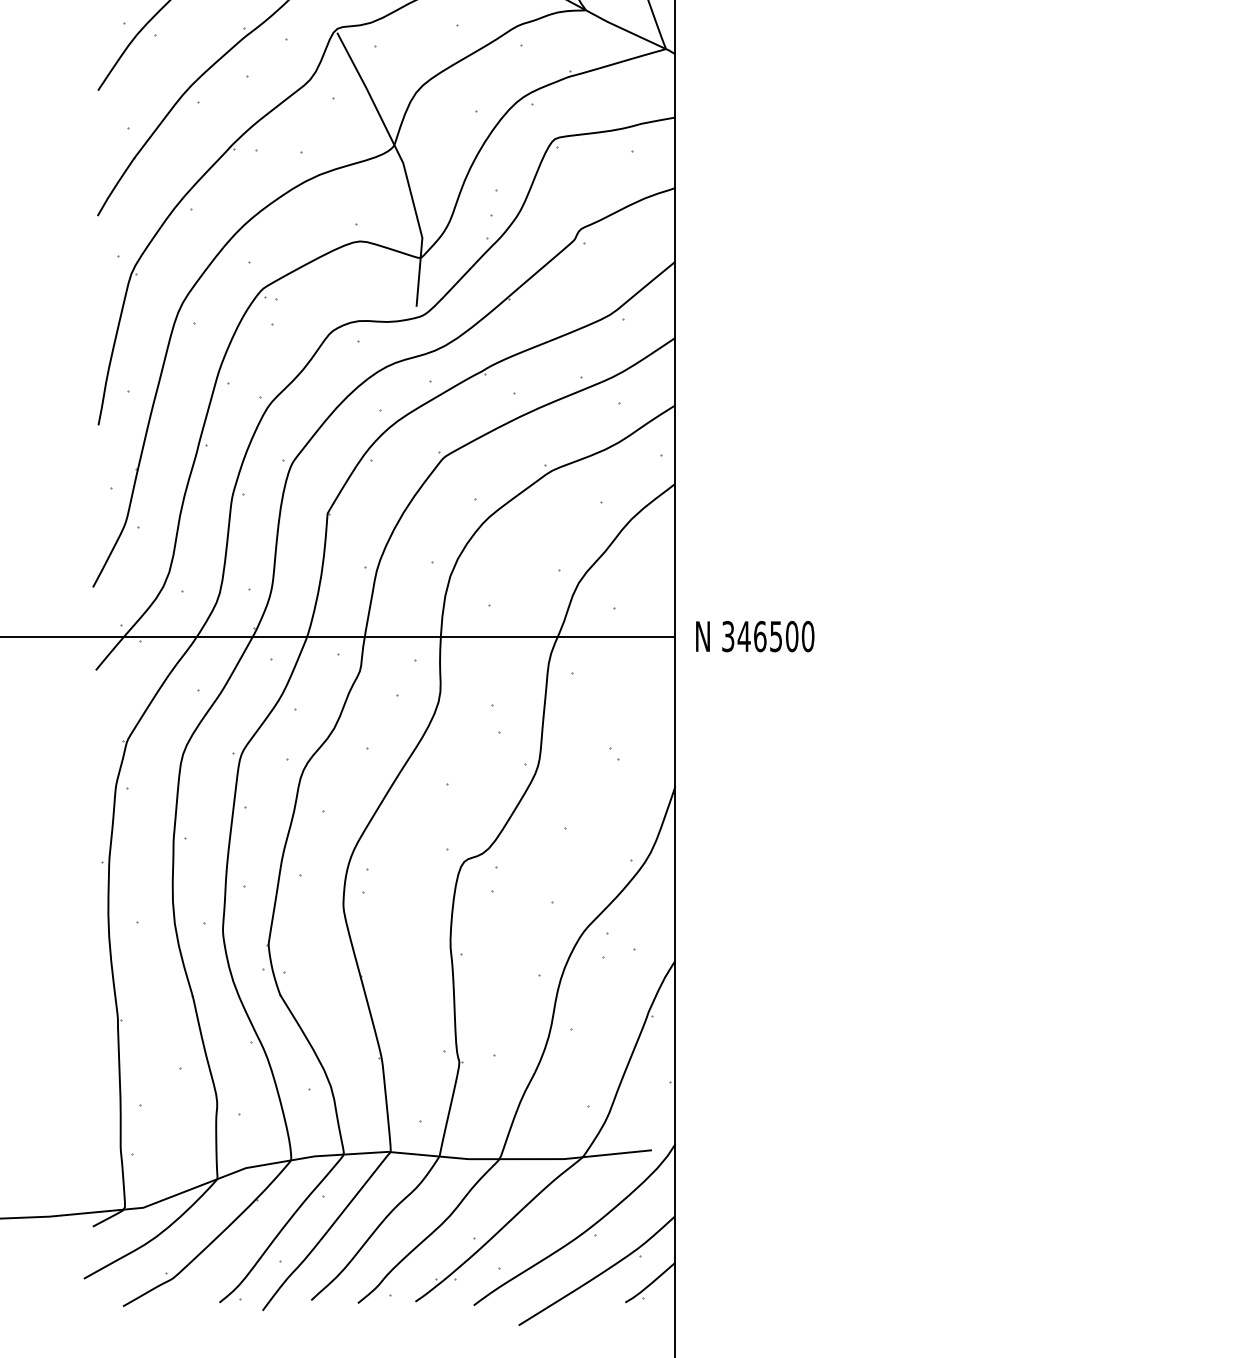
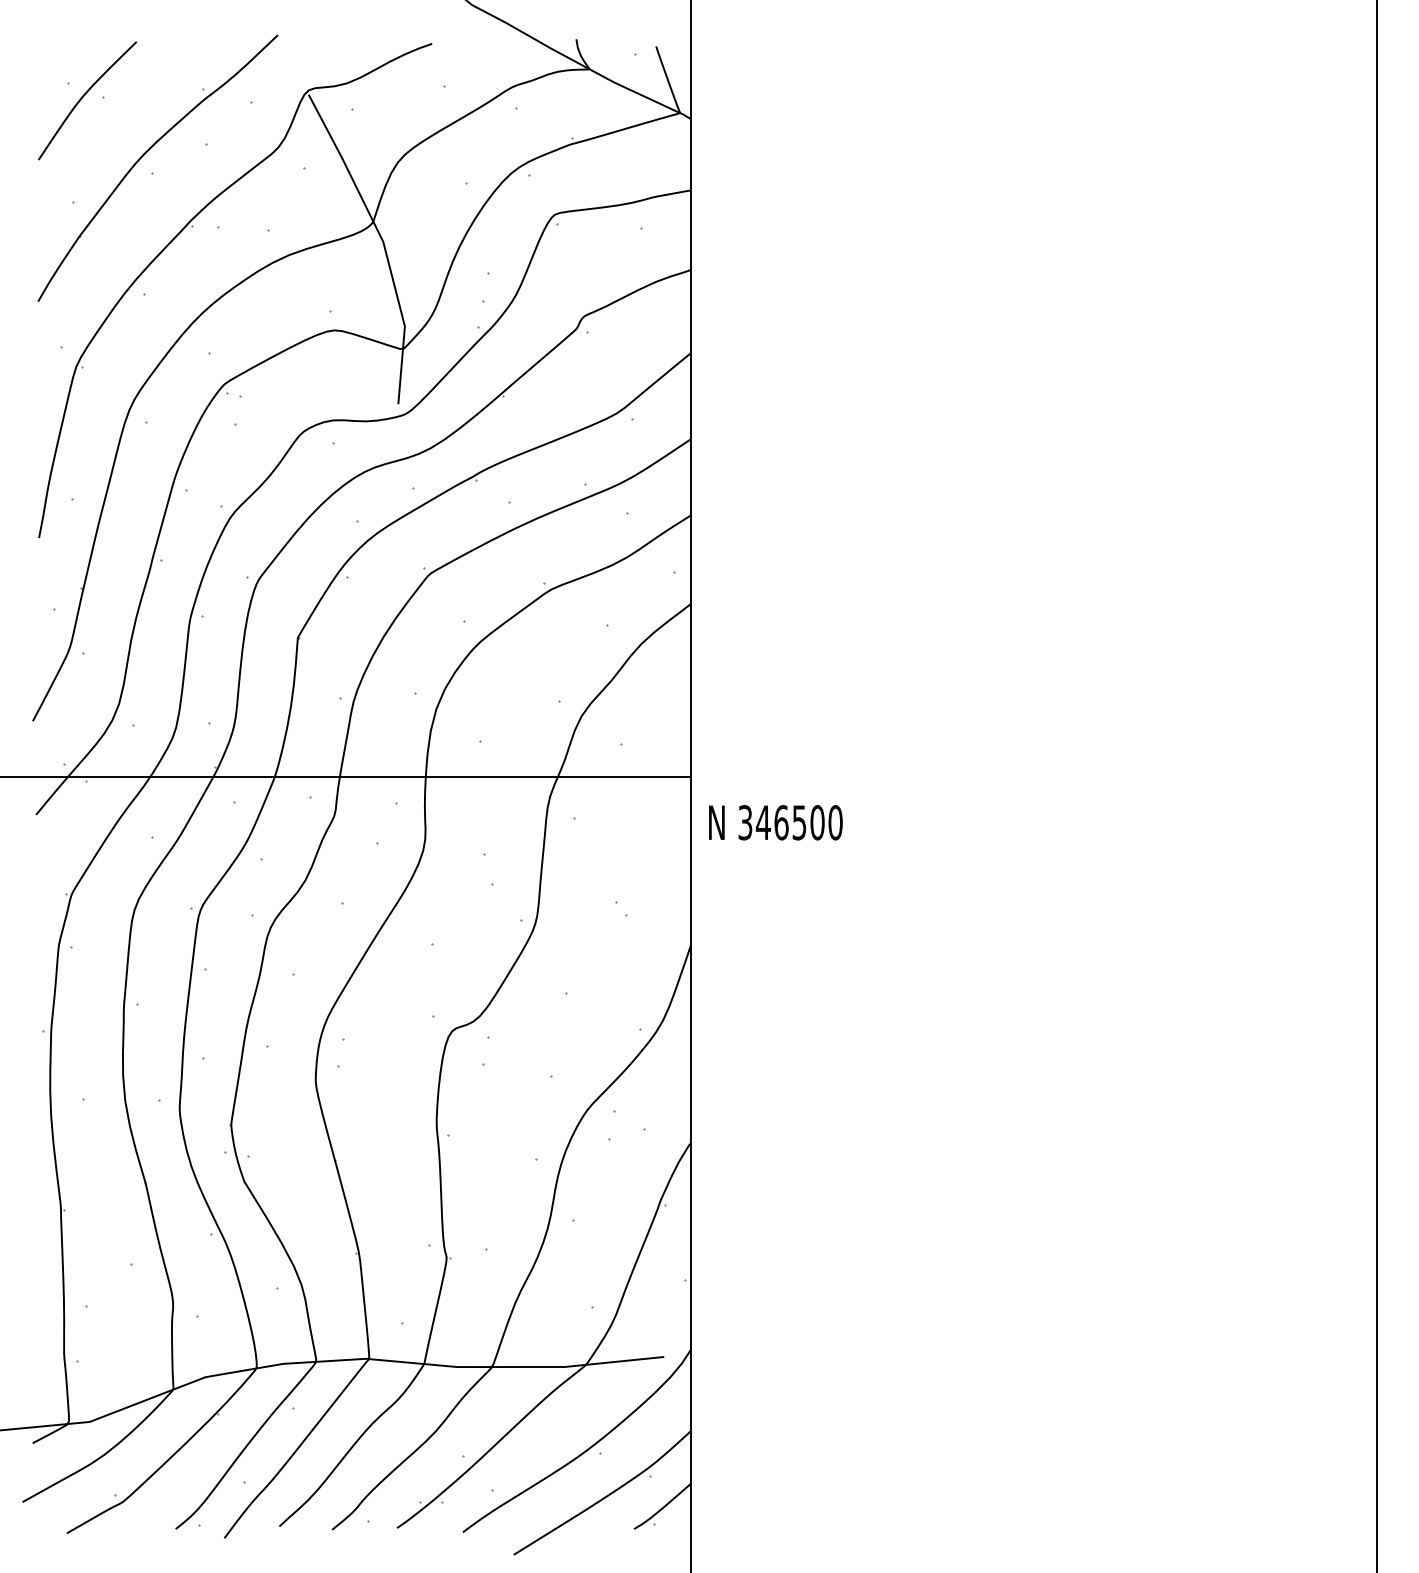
text: (754, 636) -> (775, 822), moved

